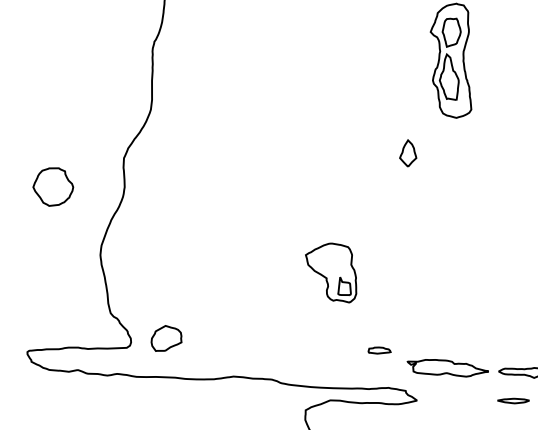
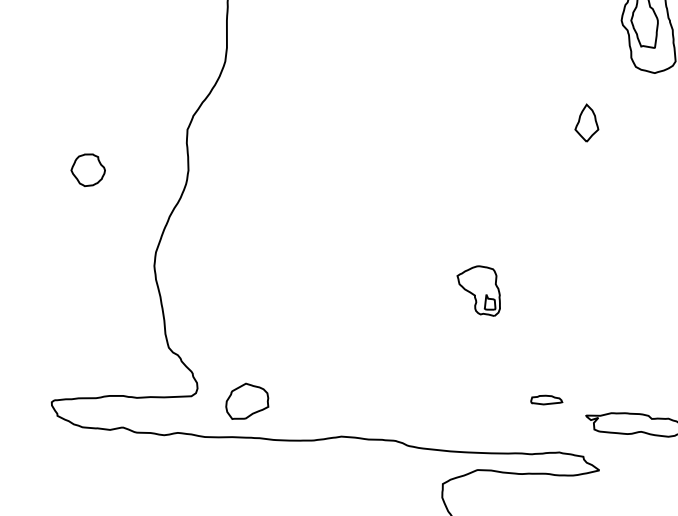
part: (53, 186) -> (88, 169), size x0.6
part: (331, 272) -> (479, 290), size x0.6
part: (166, 338) -> (247, 401), moved

